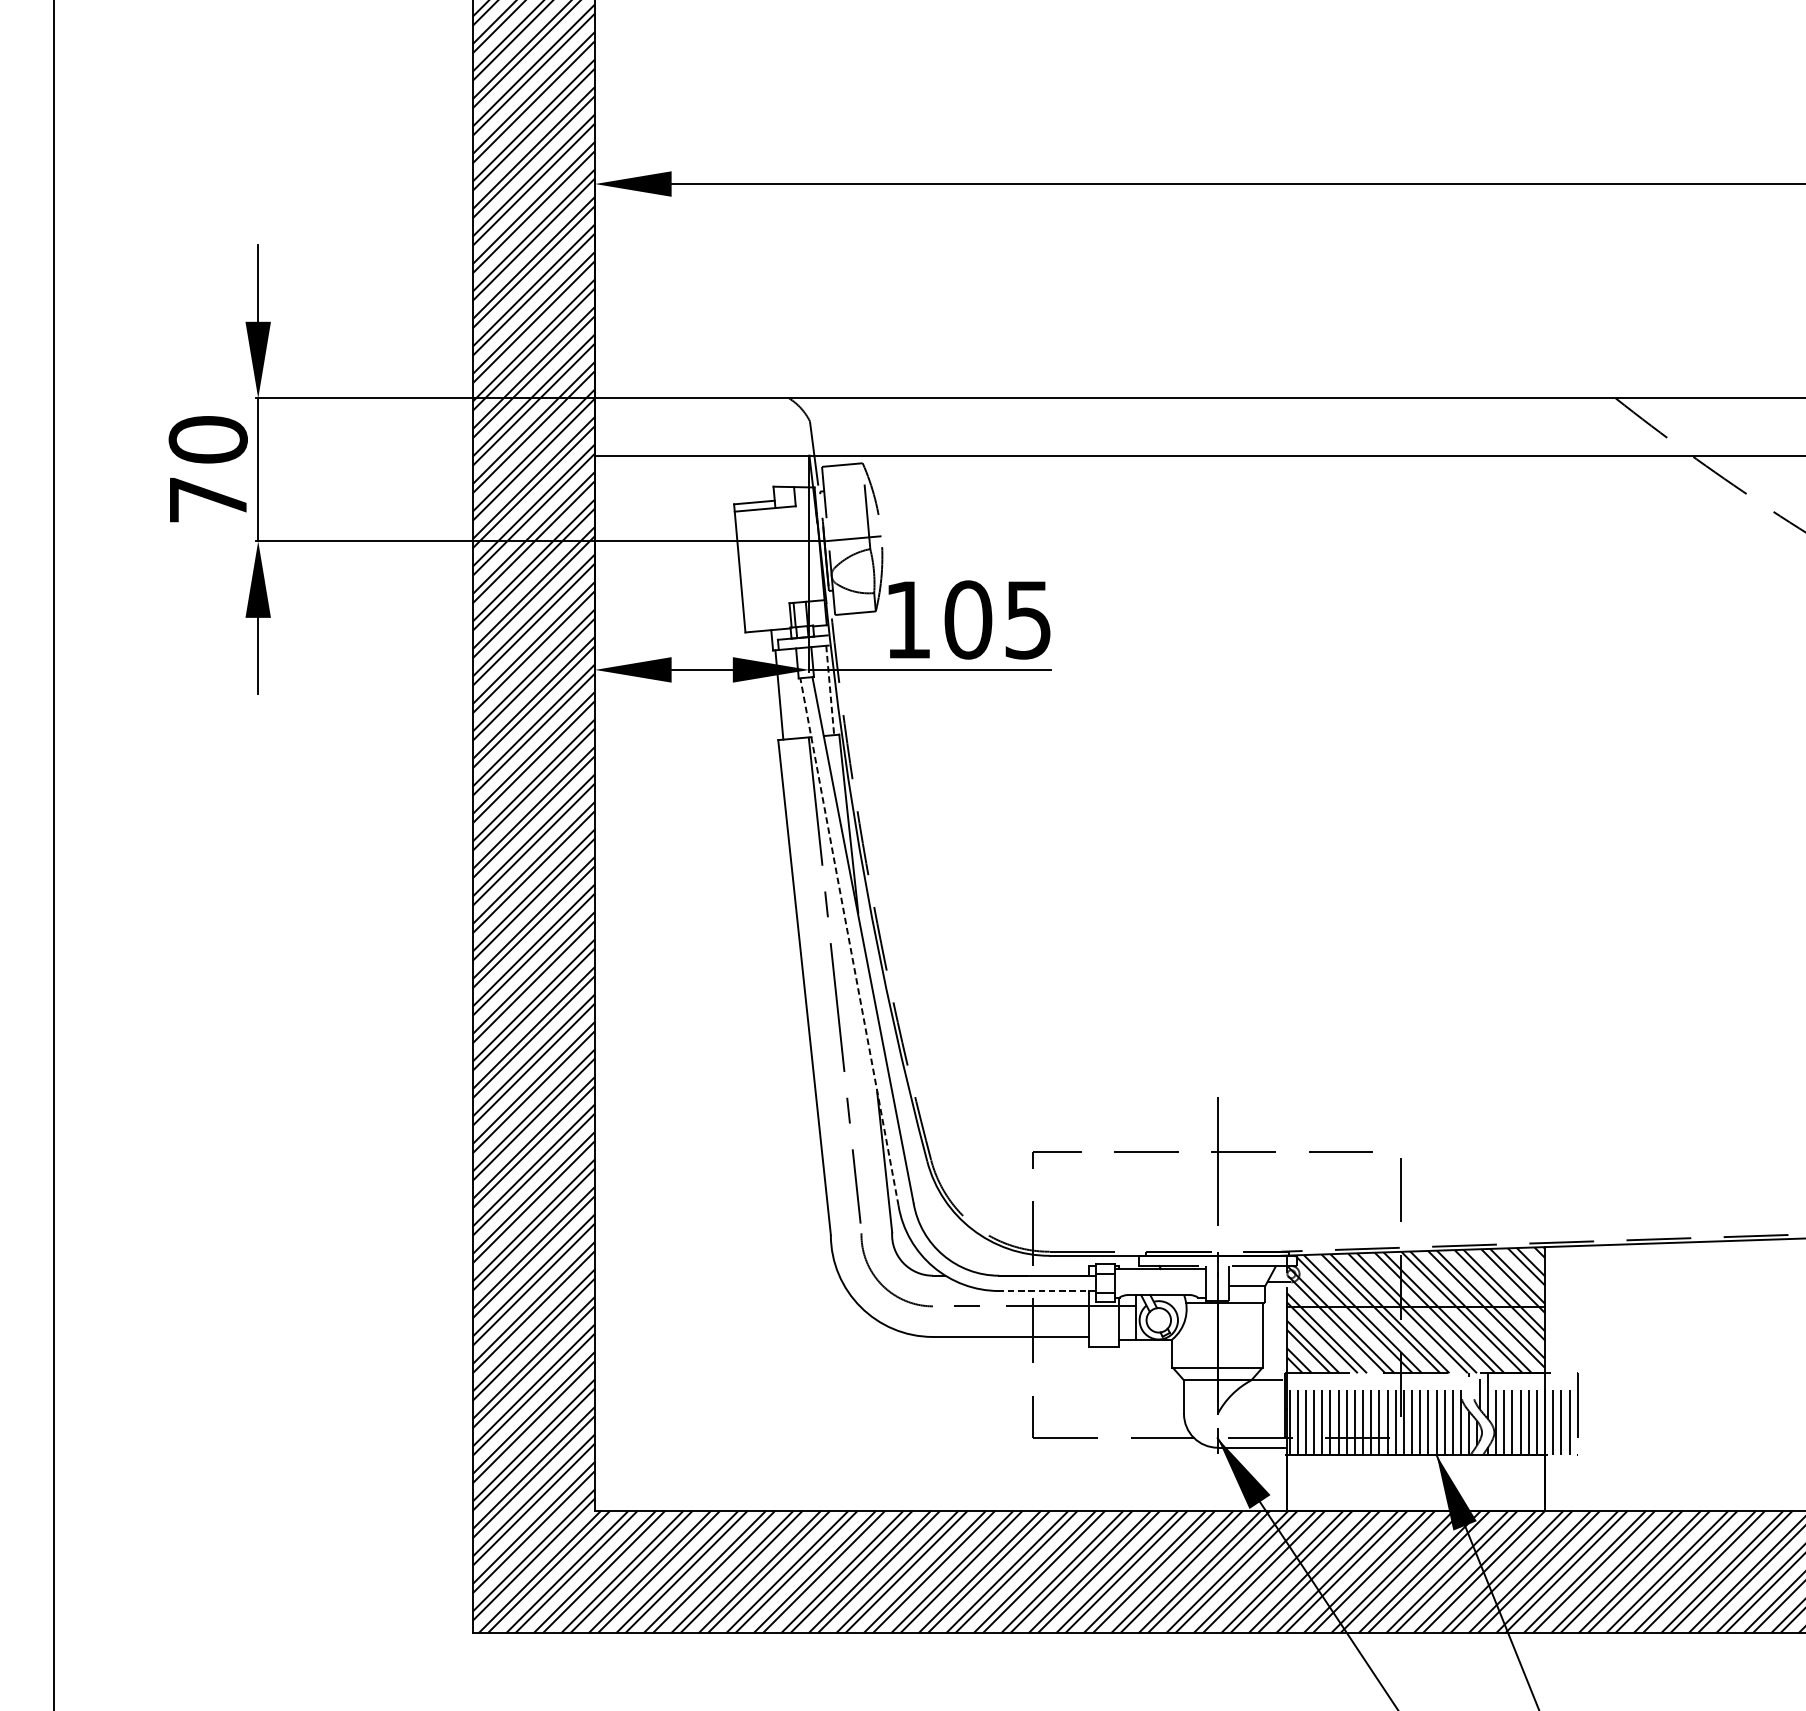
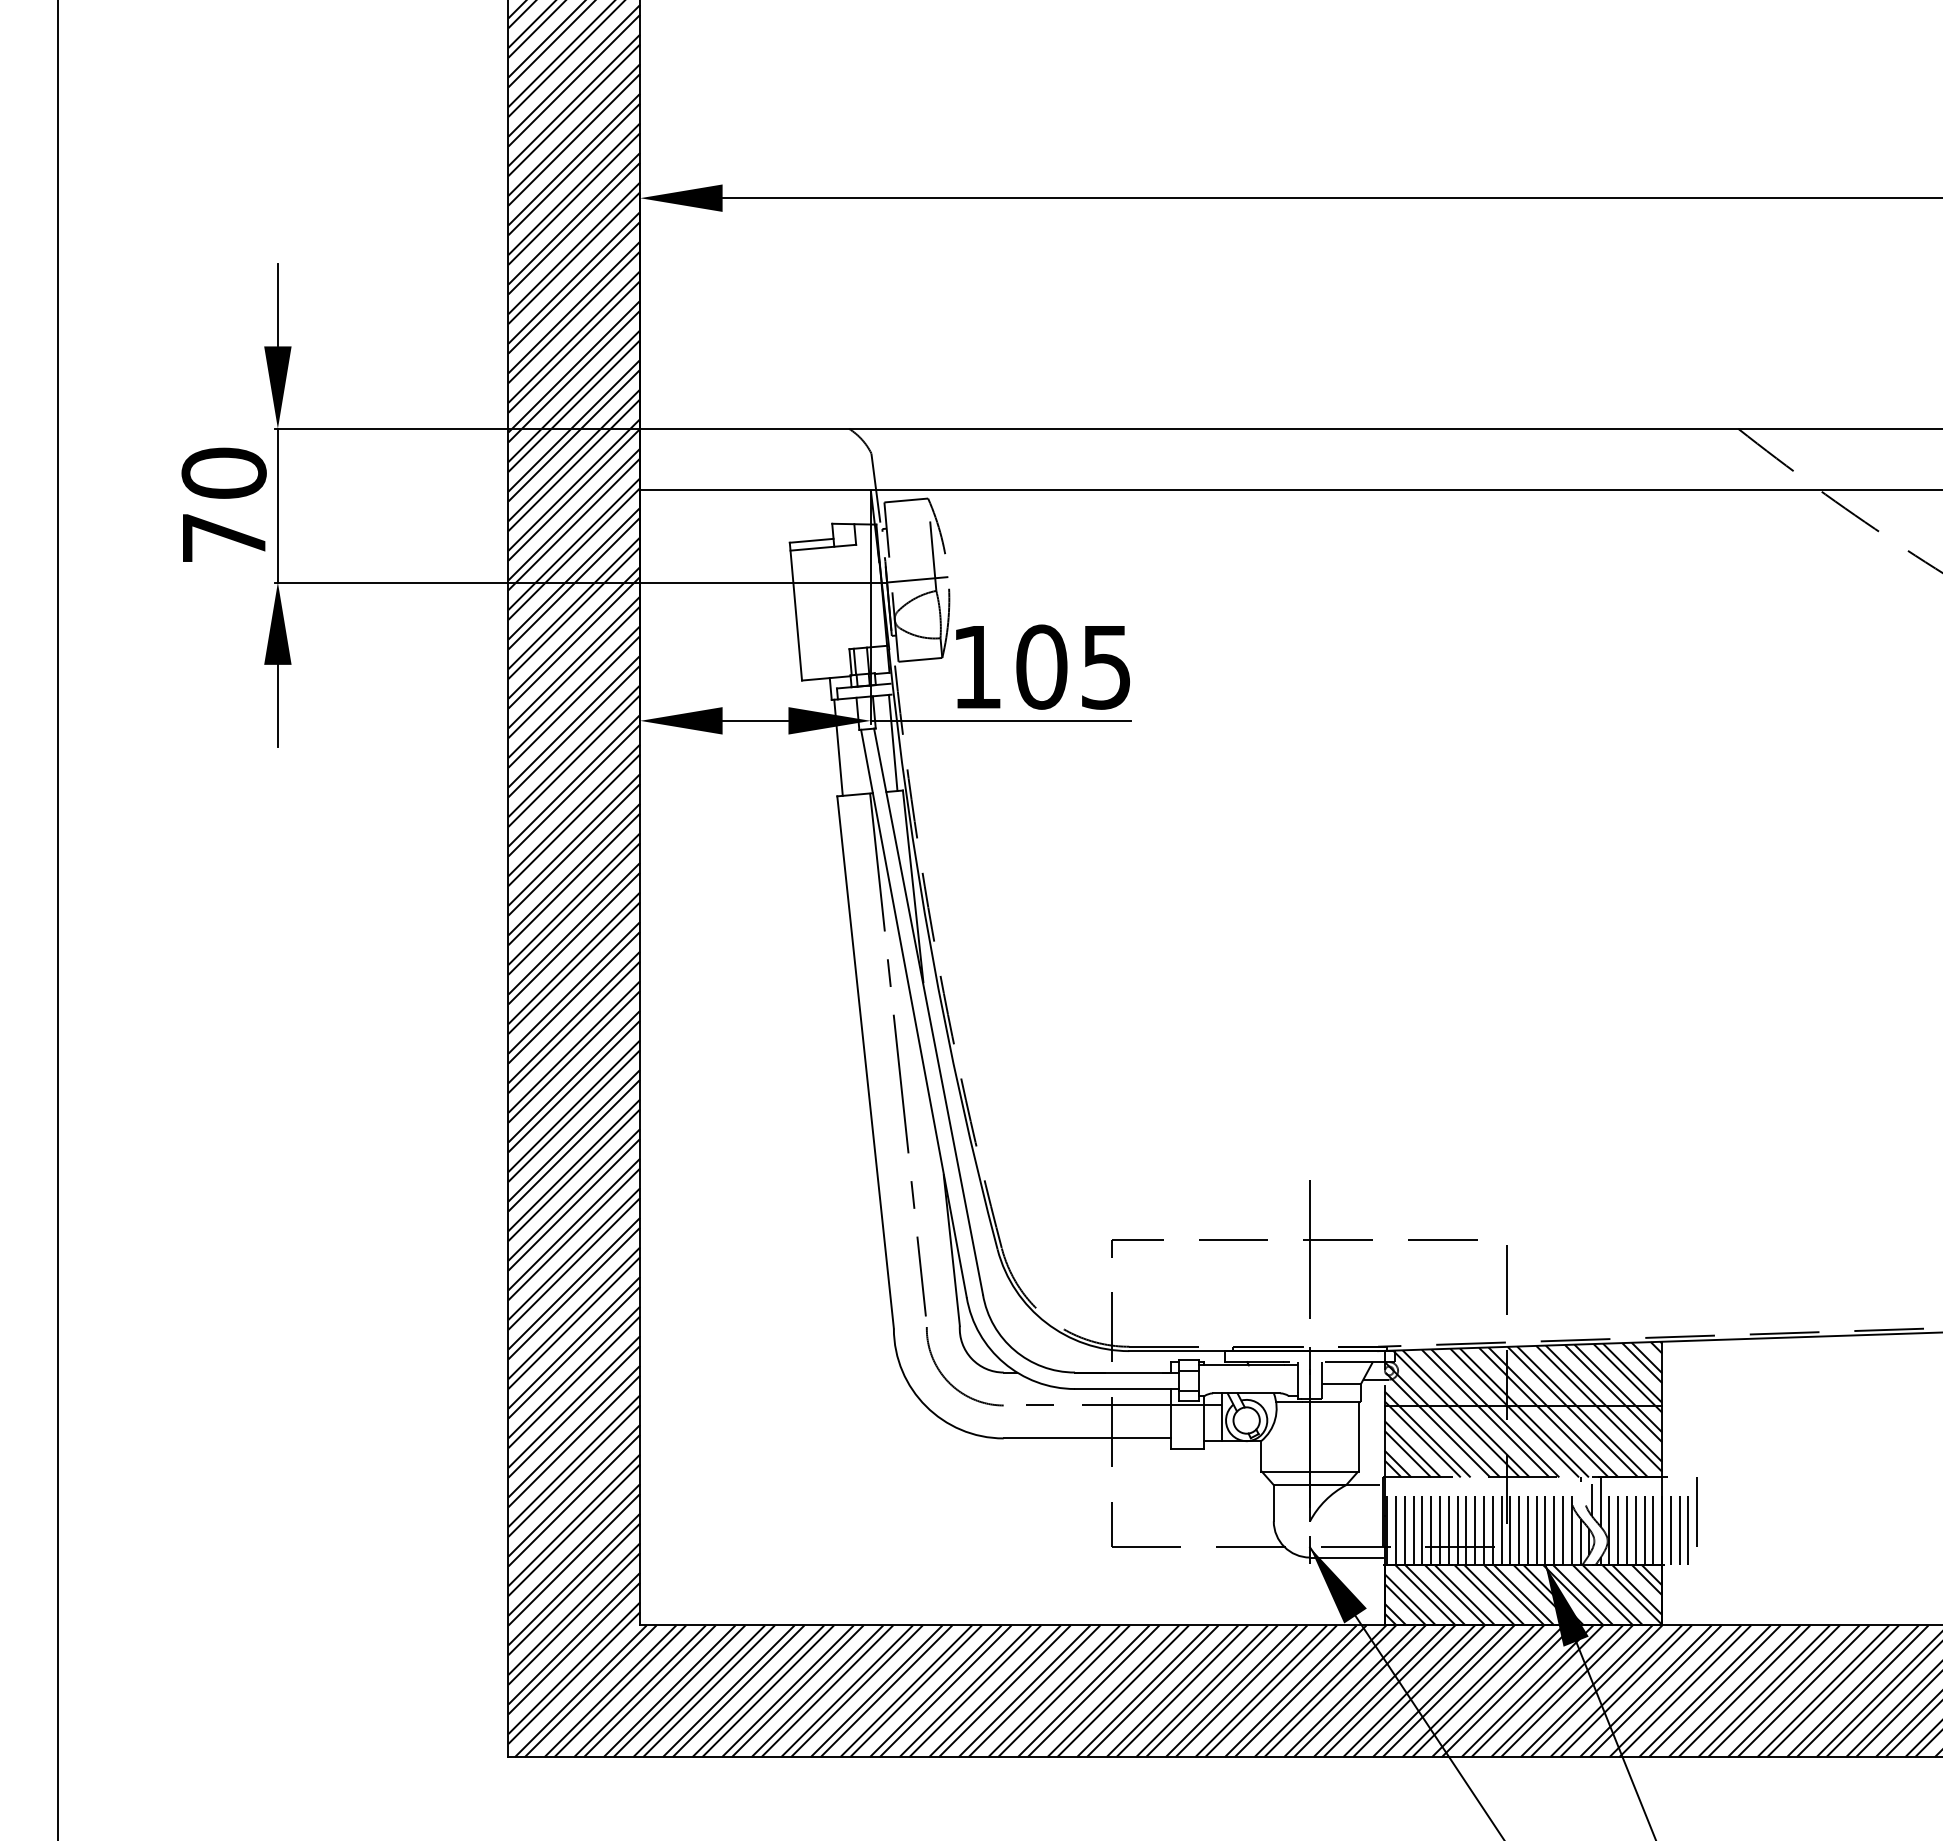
line: (830, 690) -> (893, 743), dashed -> solid
line: (849, 941) -> (913, 1013), dashed -> solid
line: (1047, 1291) -> (1126, 1389), dashed -> solid
hatch: (1416, 1482) -> (1523, 1595), added

